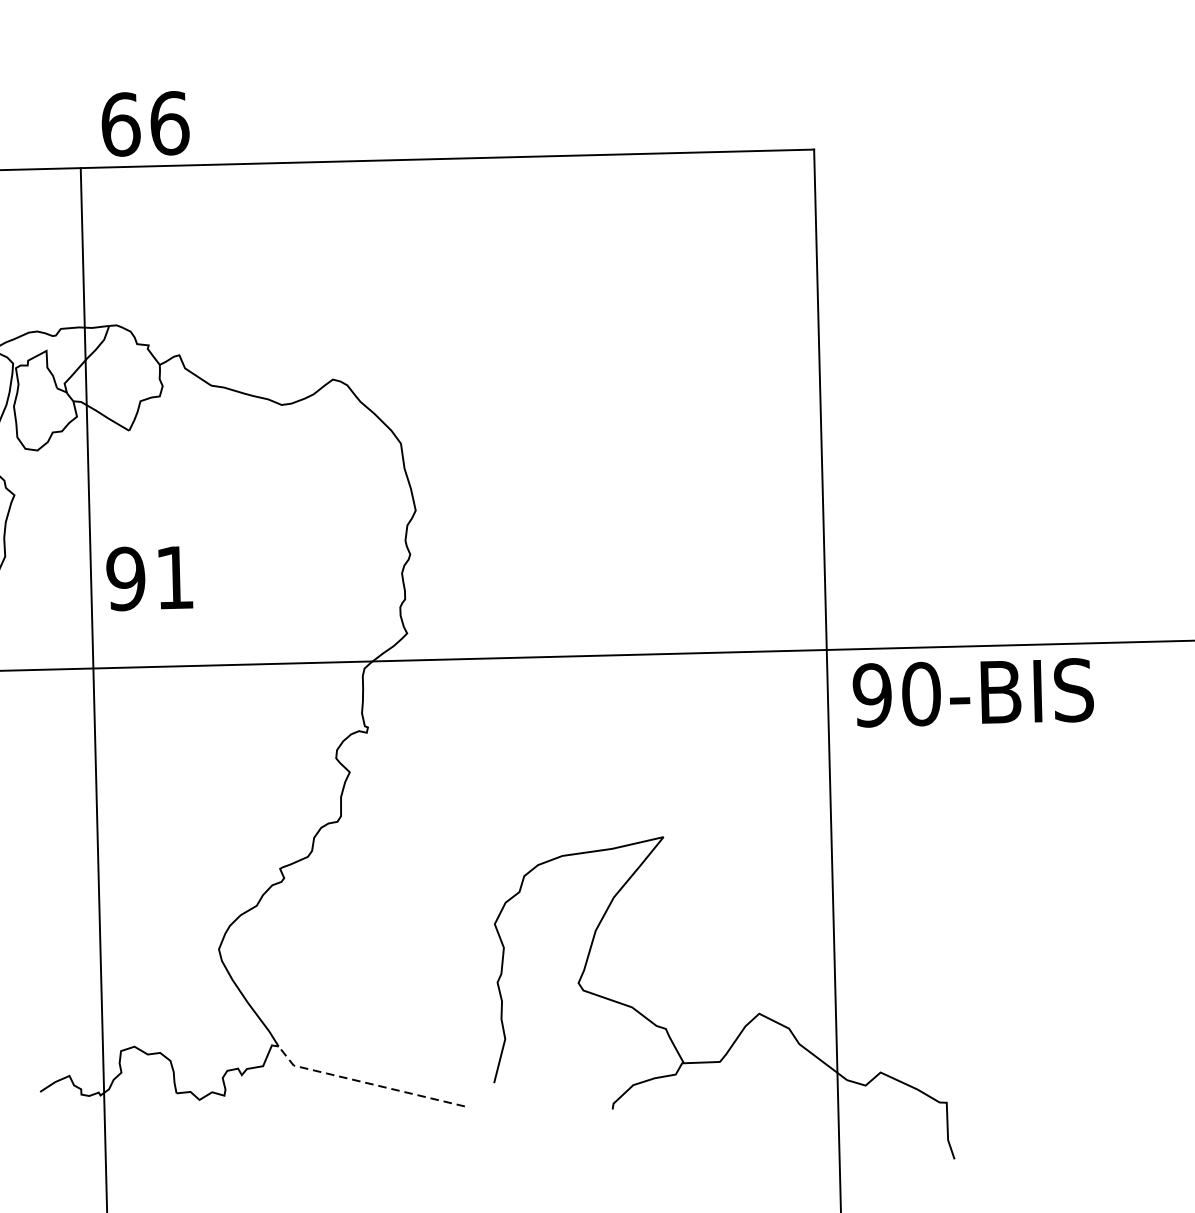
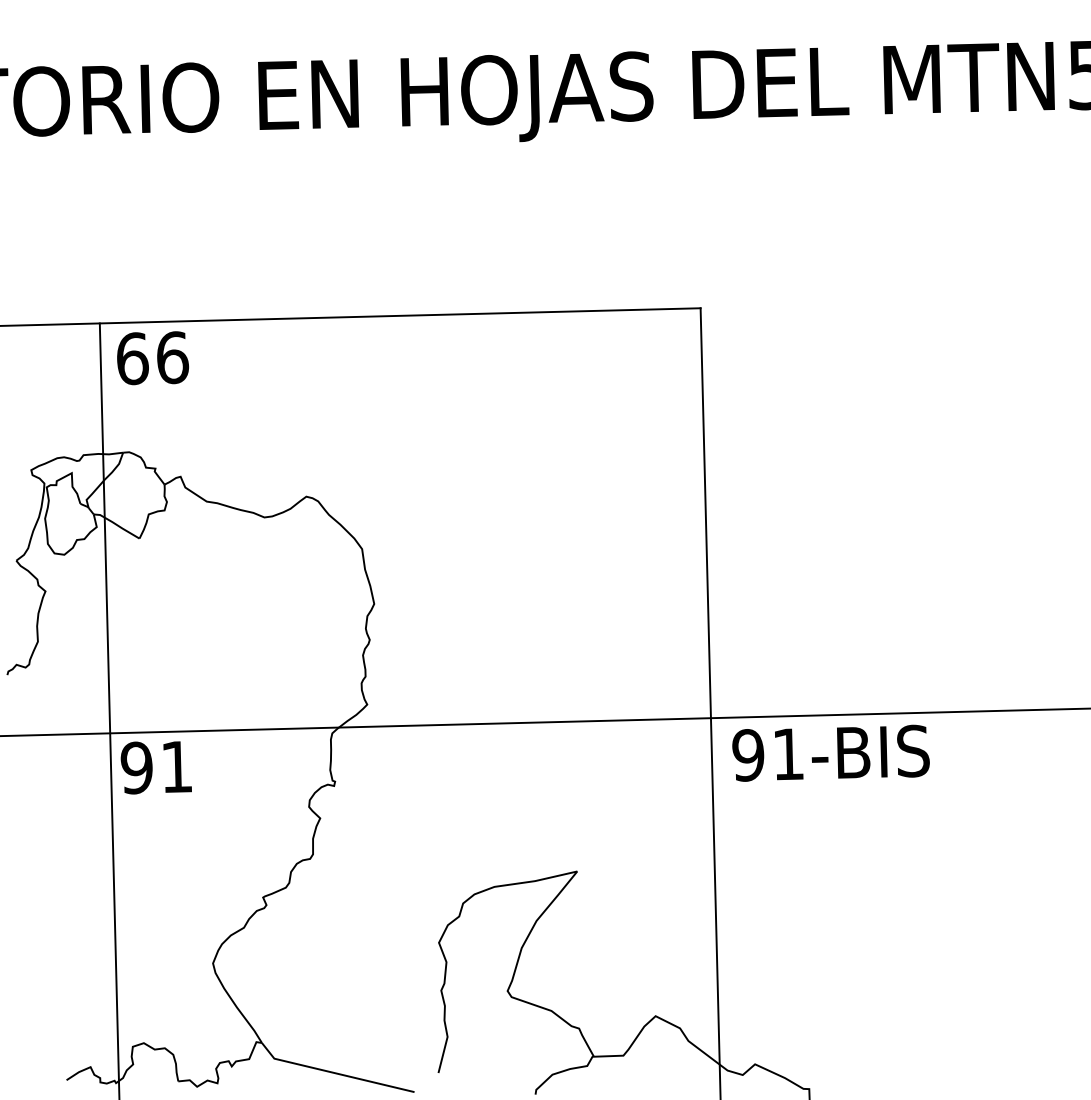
text: (145, 124) -> (152, 358), moved
text: (148, 578) -> (155, 767), moved
text: (921, 694) -> (788, 754), 90-BIS -> 91-BIS
line: (367, 1082) -> (334, 1072), dashed -> solid

